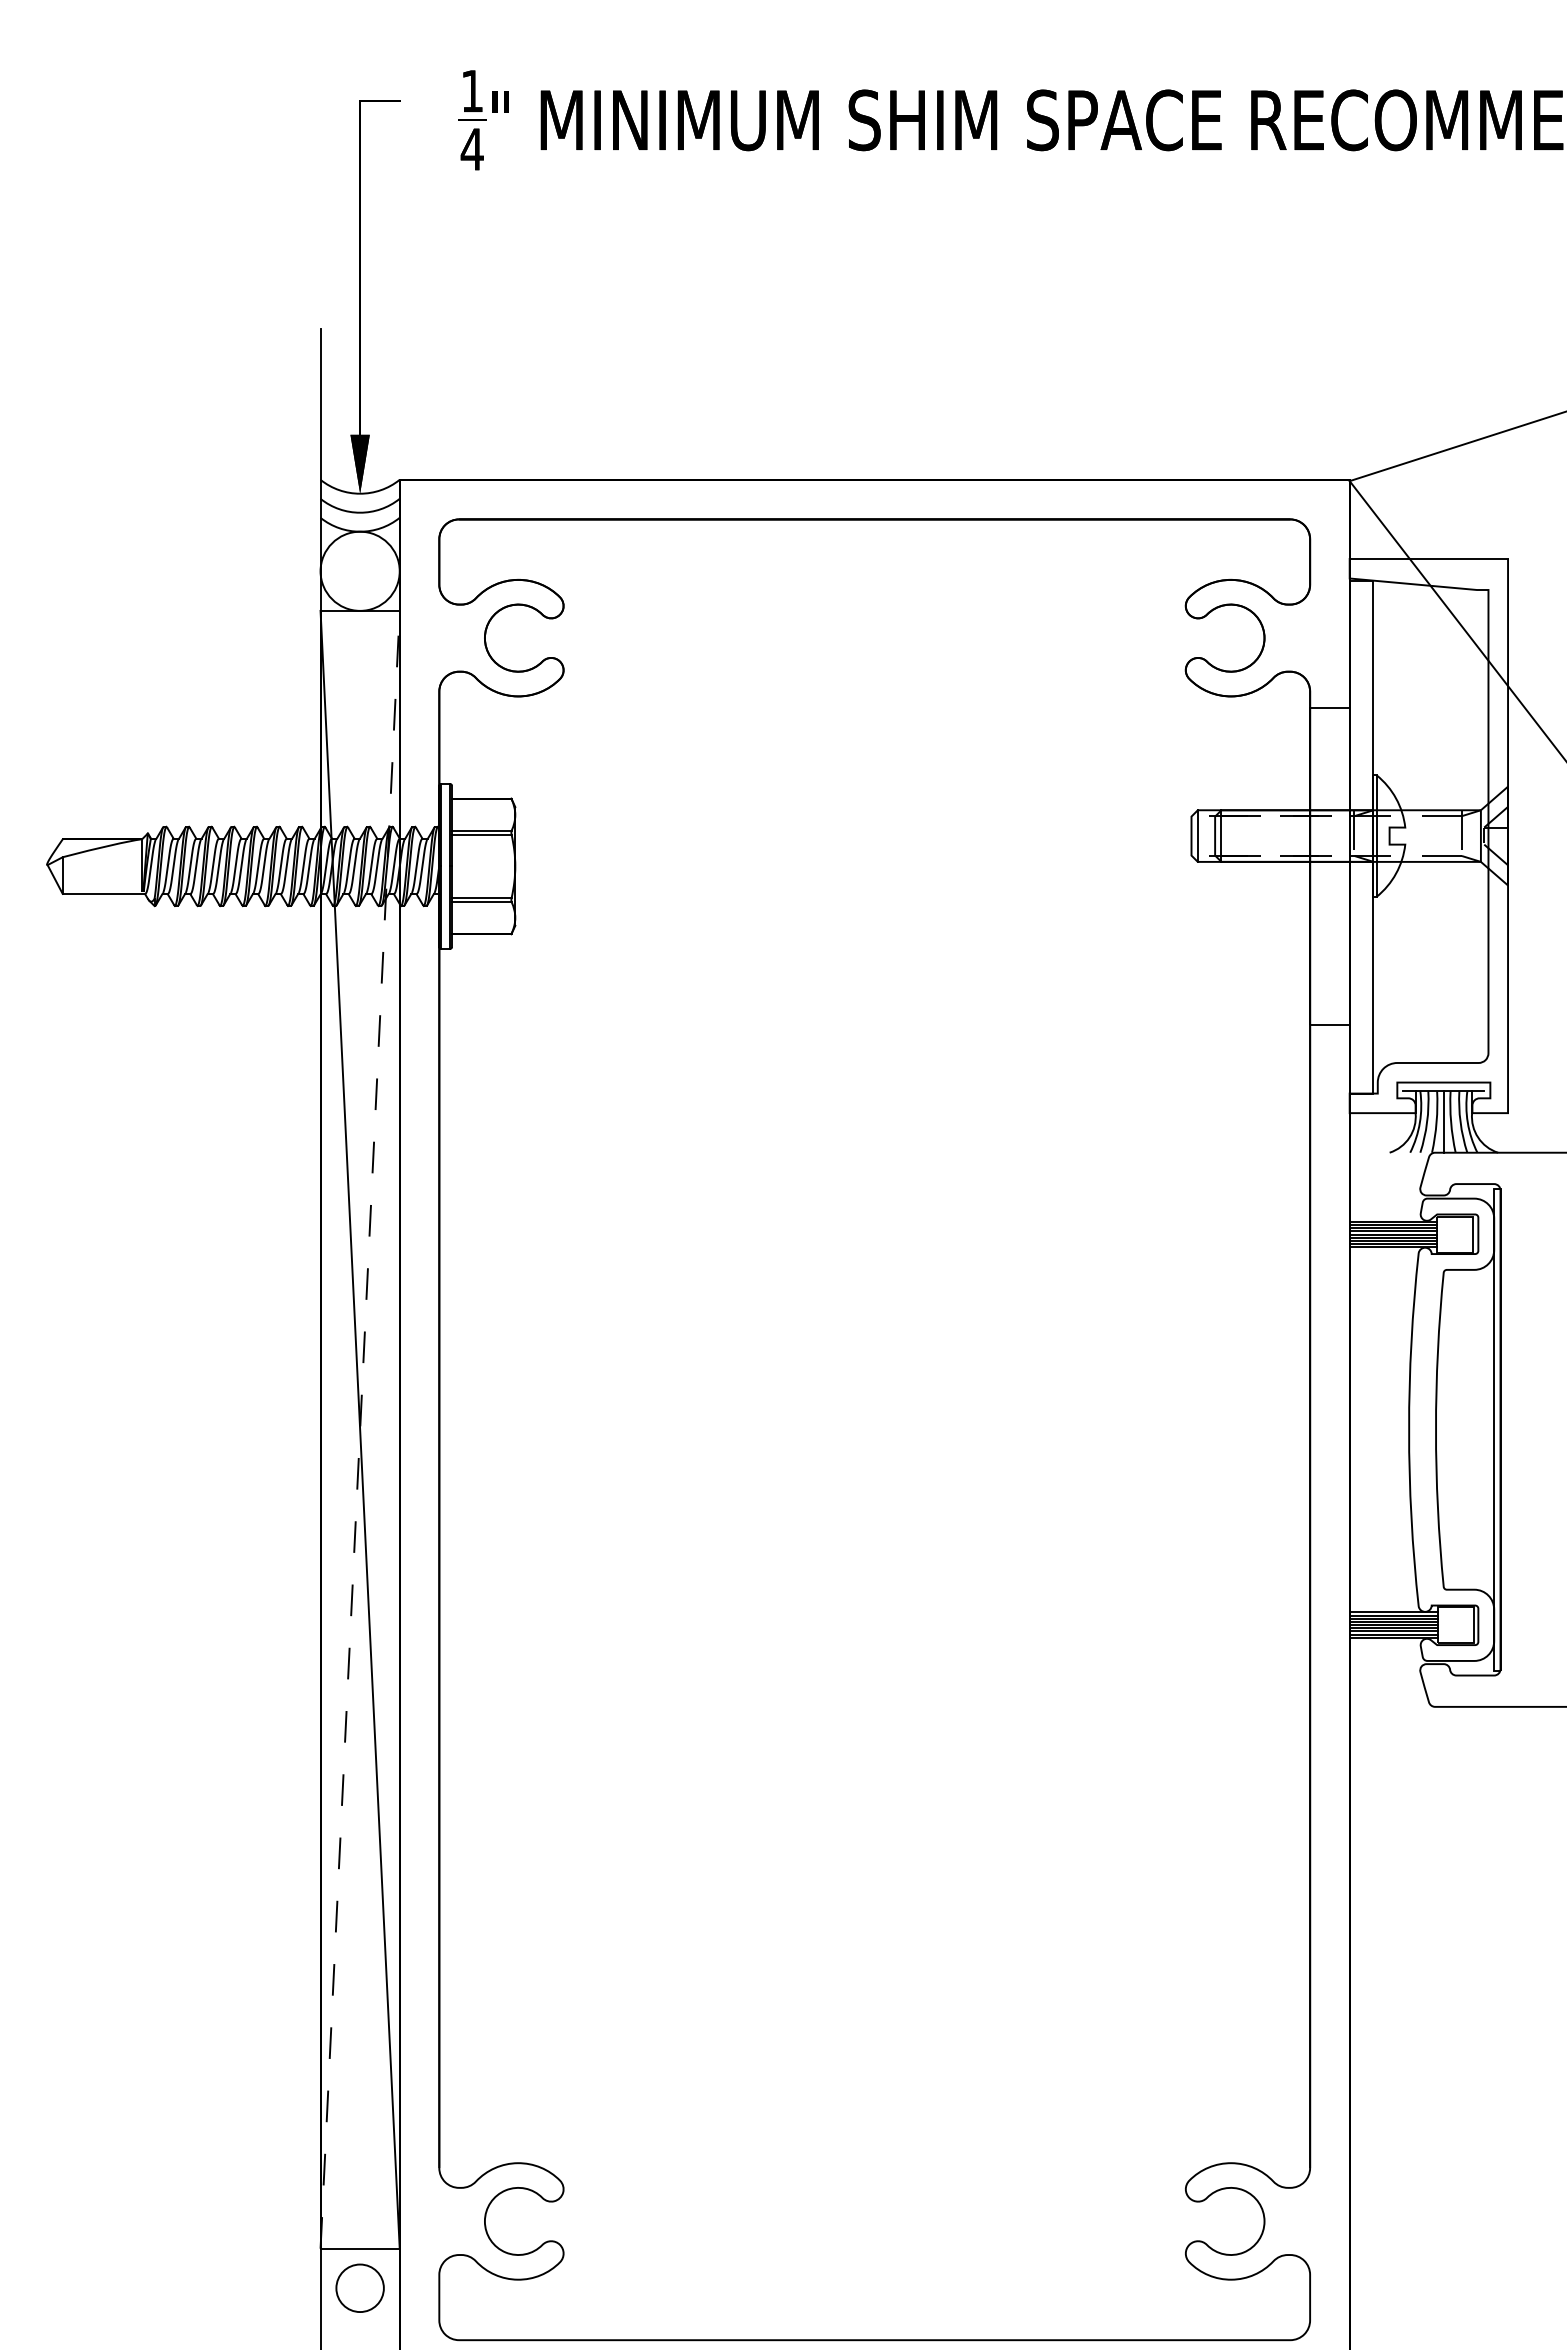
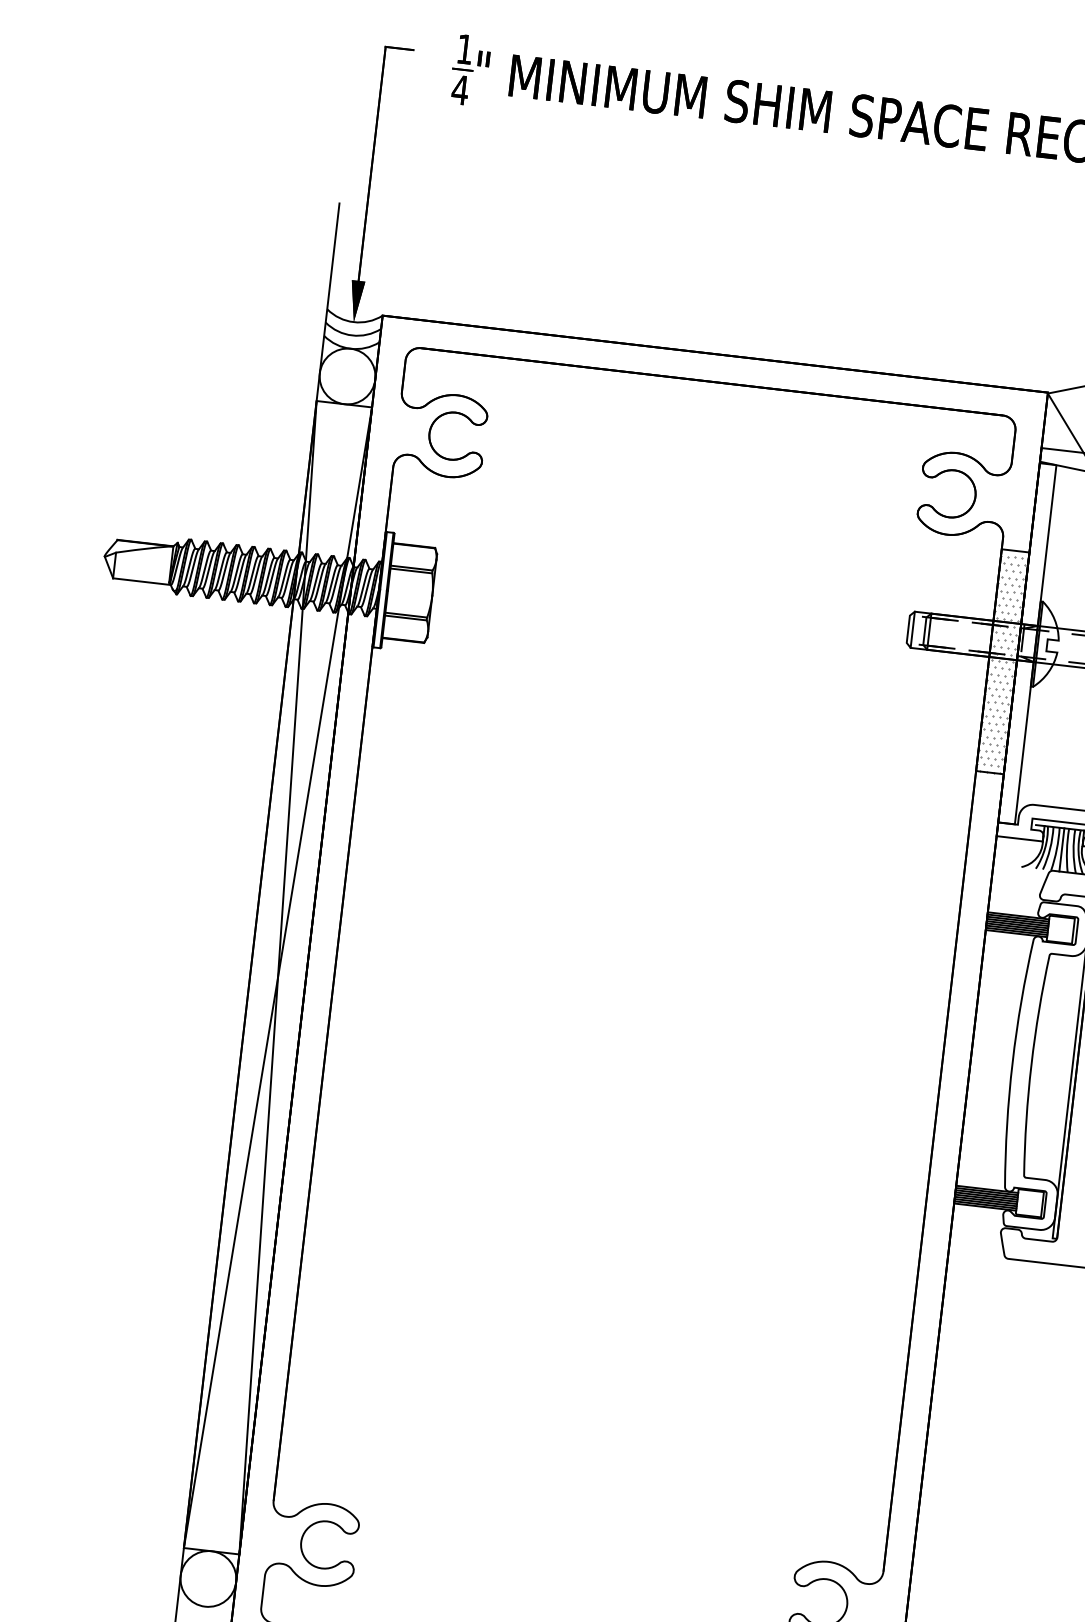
hatch: (1327, 870) -> (1000, 664), added
line: (360, 1429) -> (278, 977), dashed -> solid
circle: (359, 2287) -> (208, 1578), size x1.67

